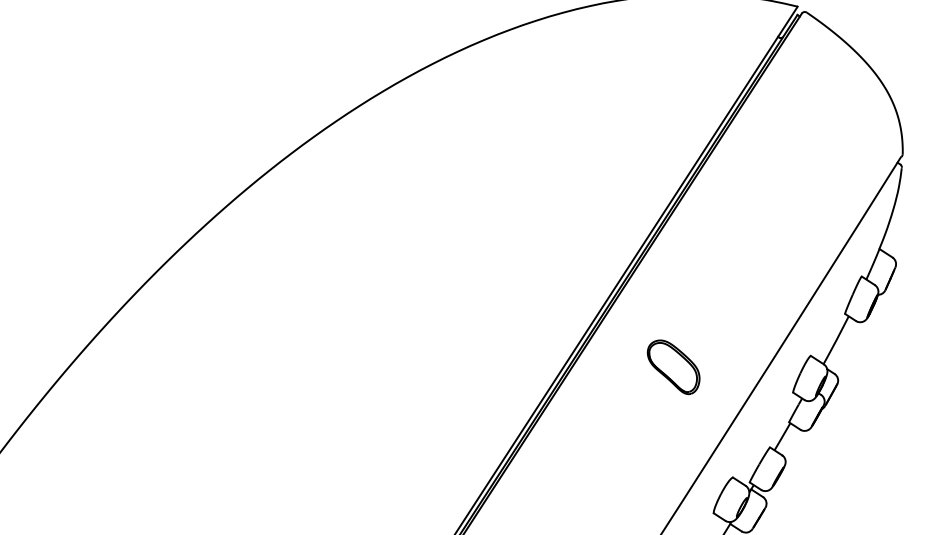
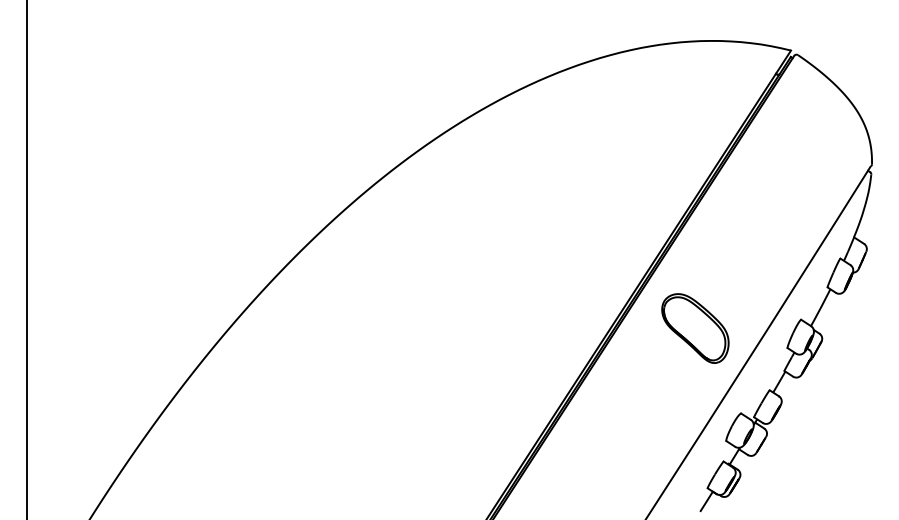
part: (673, 367) -> (695, 328), size x1.67

